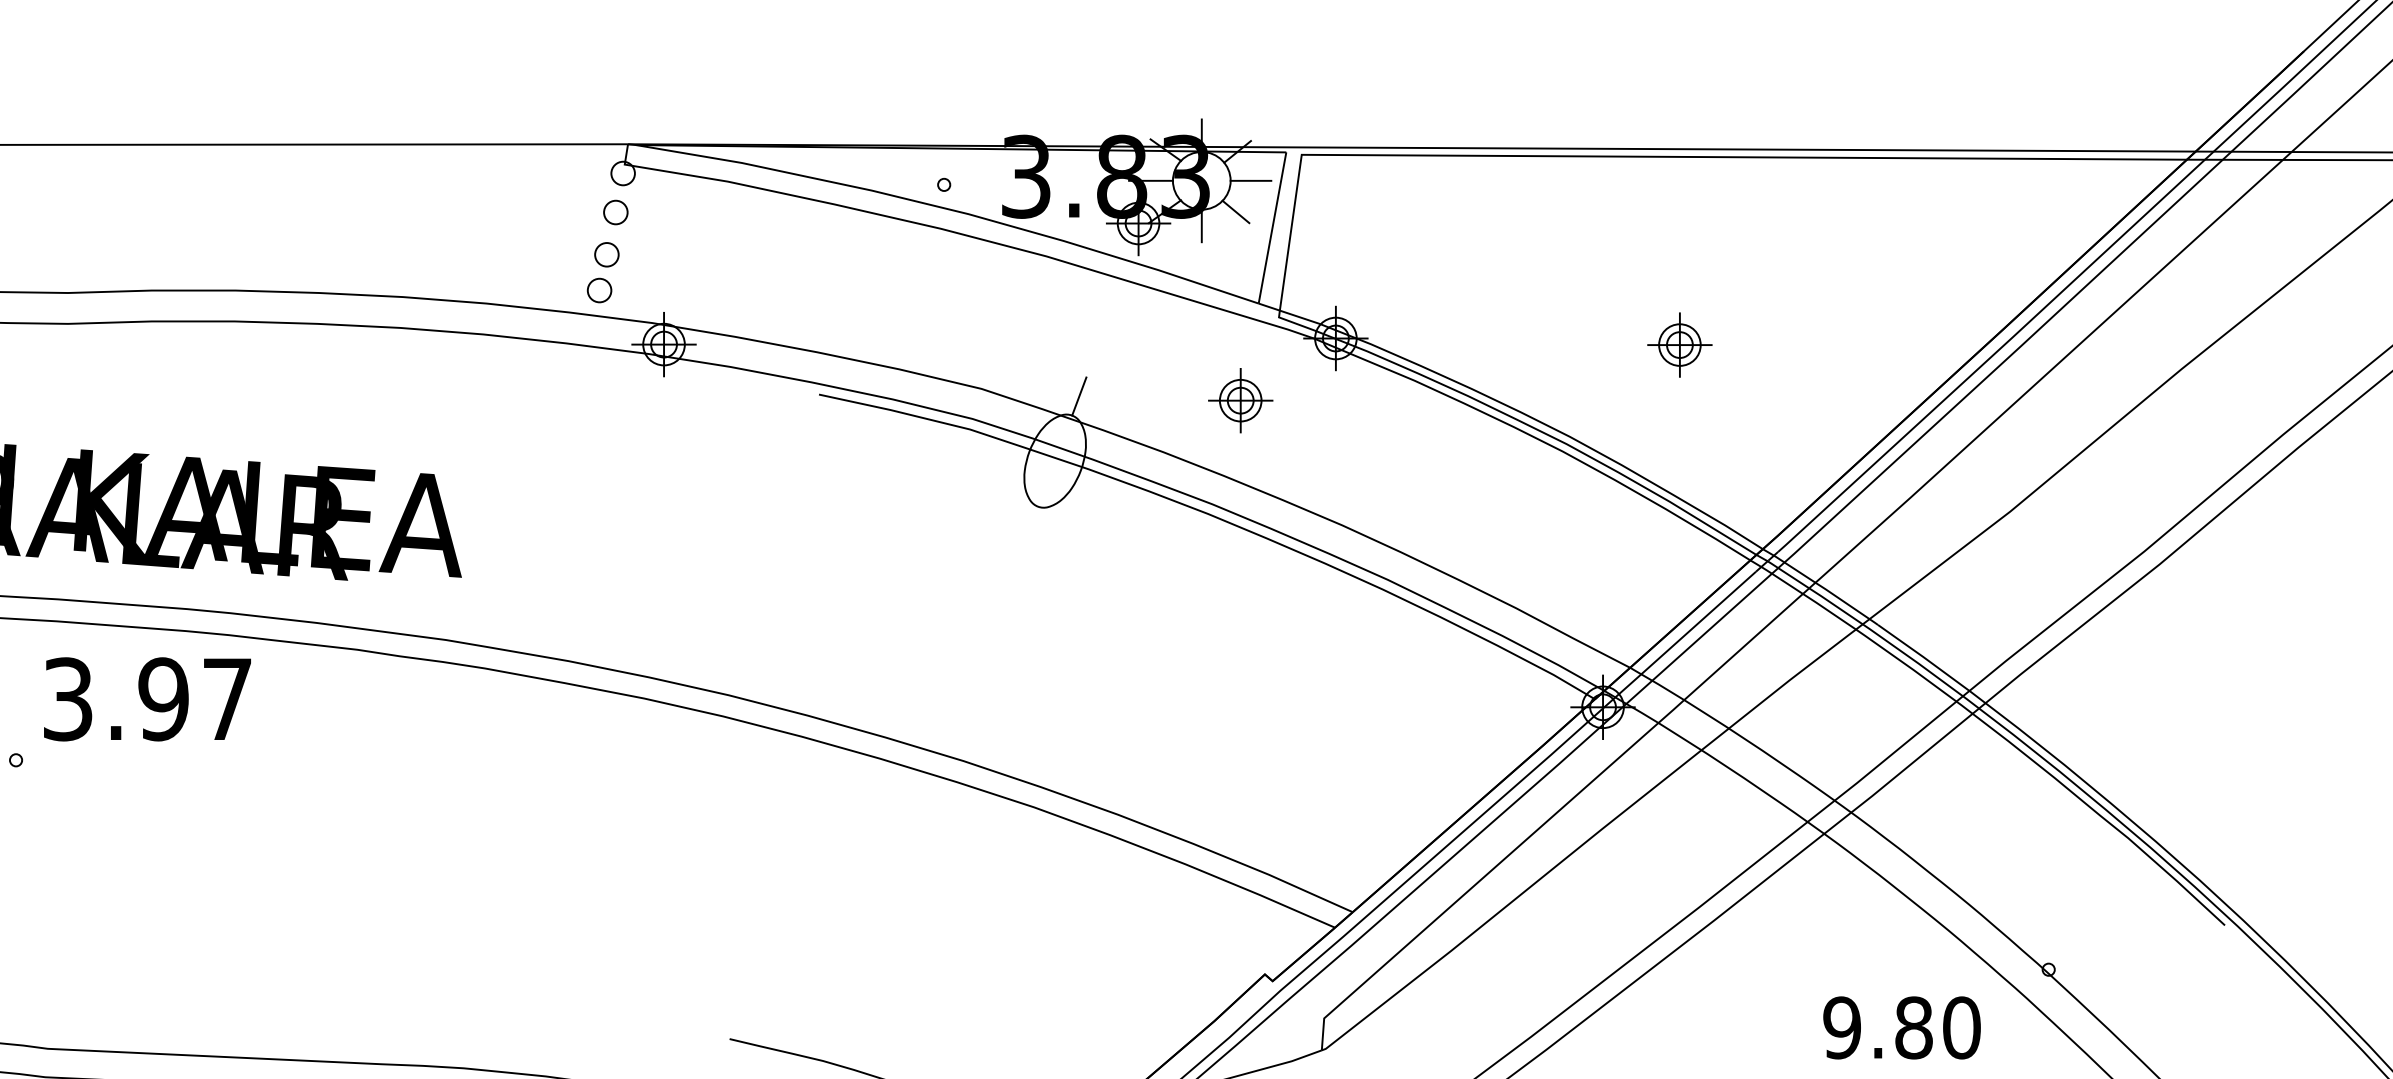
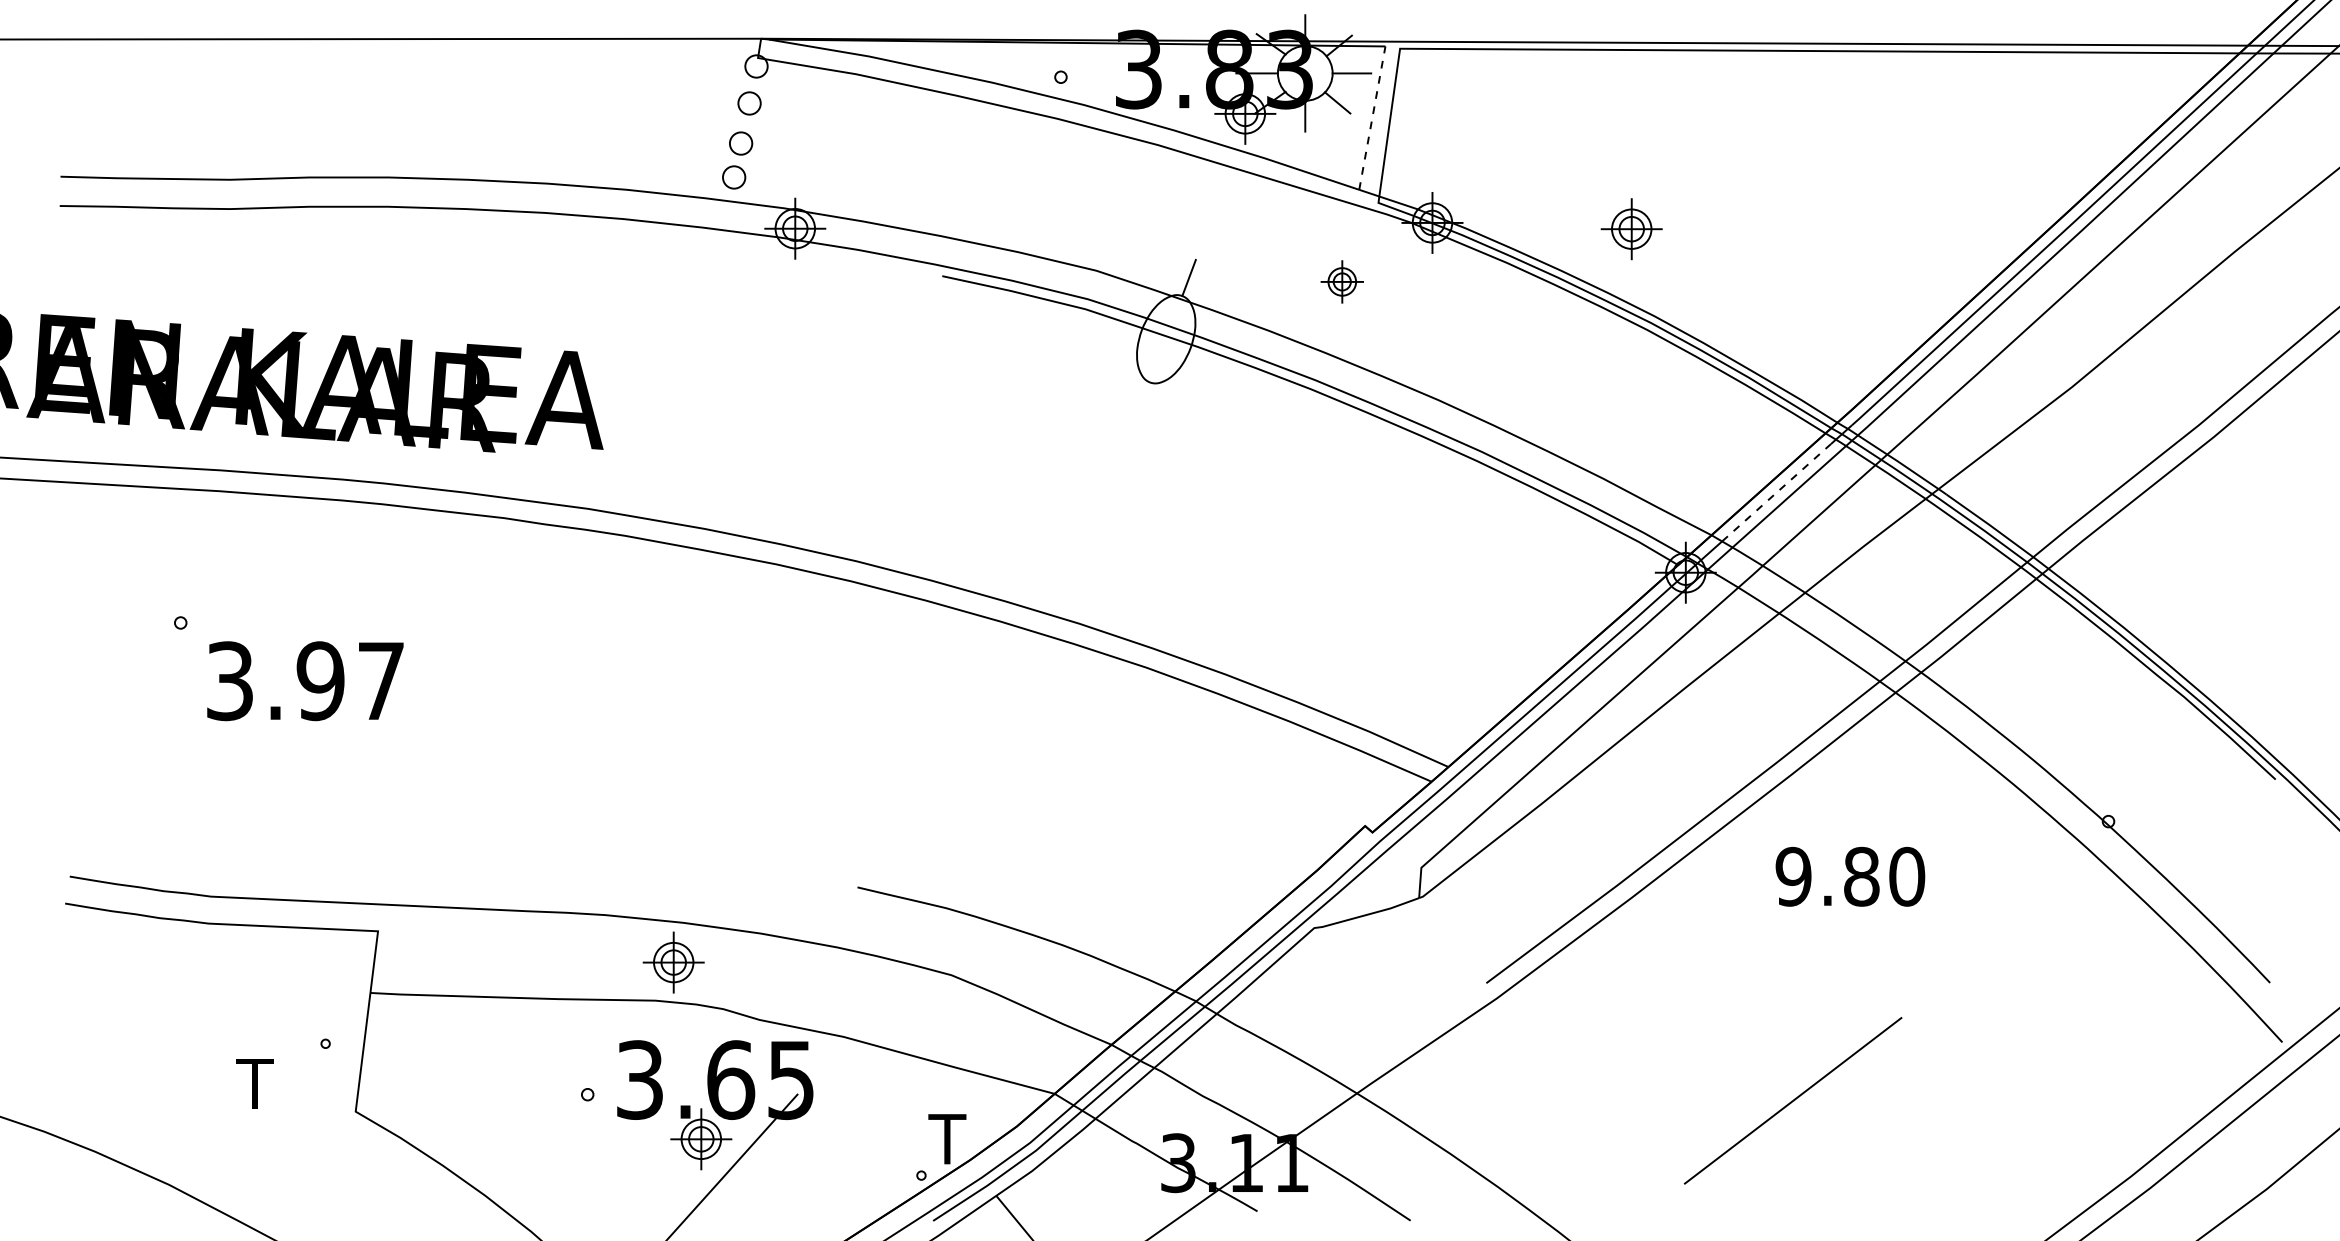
line: (1272, 228) -> (1372, 118), solid -> dashed
part: (1679, 345) -> (1631, 229), moved
part: (1241, 400) -> (1342, 281), size x0.7
line: (1698, 622) -> (1776, 492), solid -> dashed
text: (147, 699) -> (305, 681), moved
text: (1902, 1027) -> (1850, 876), moved

